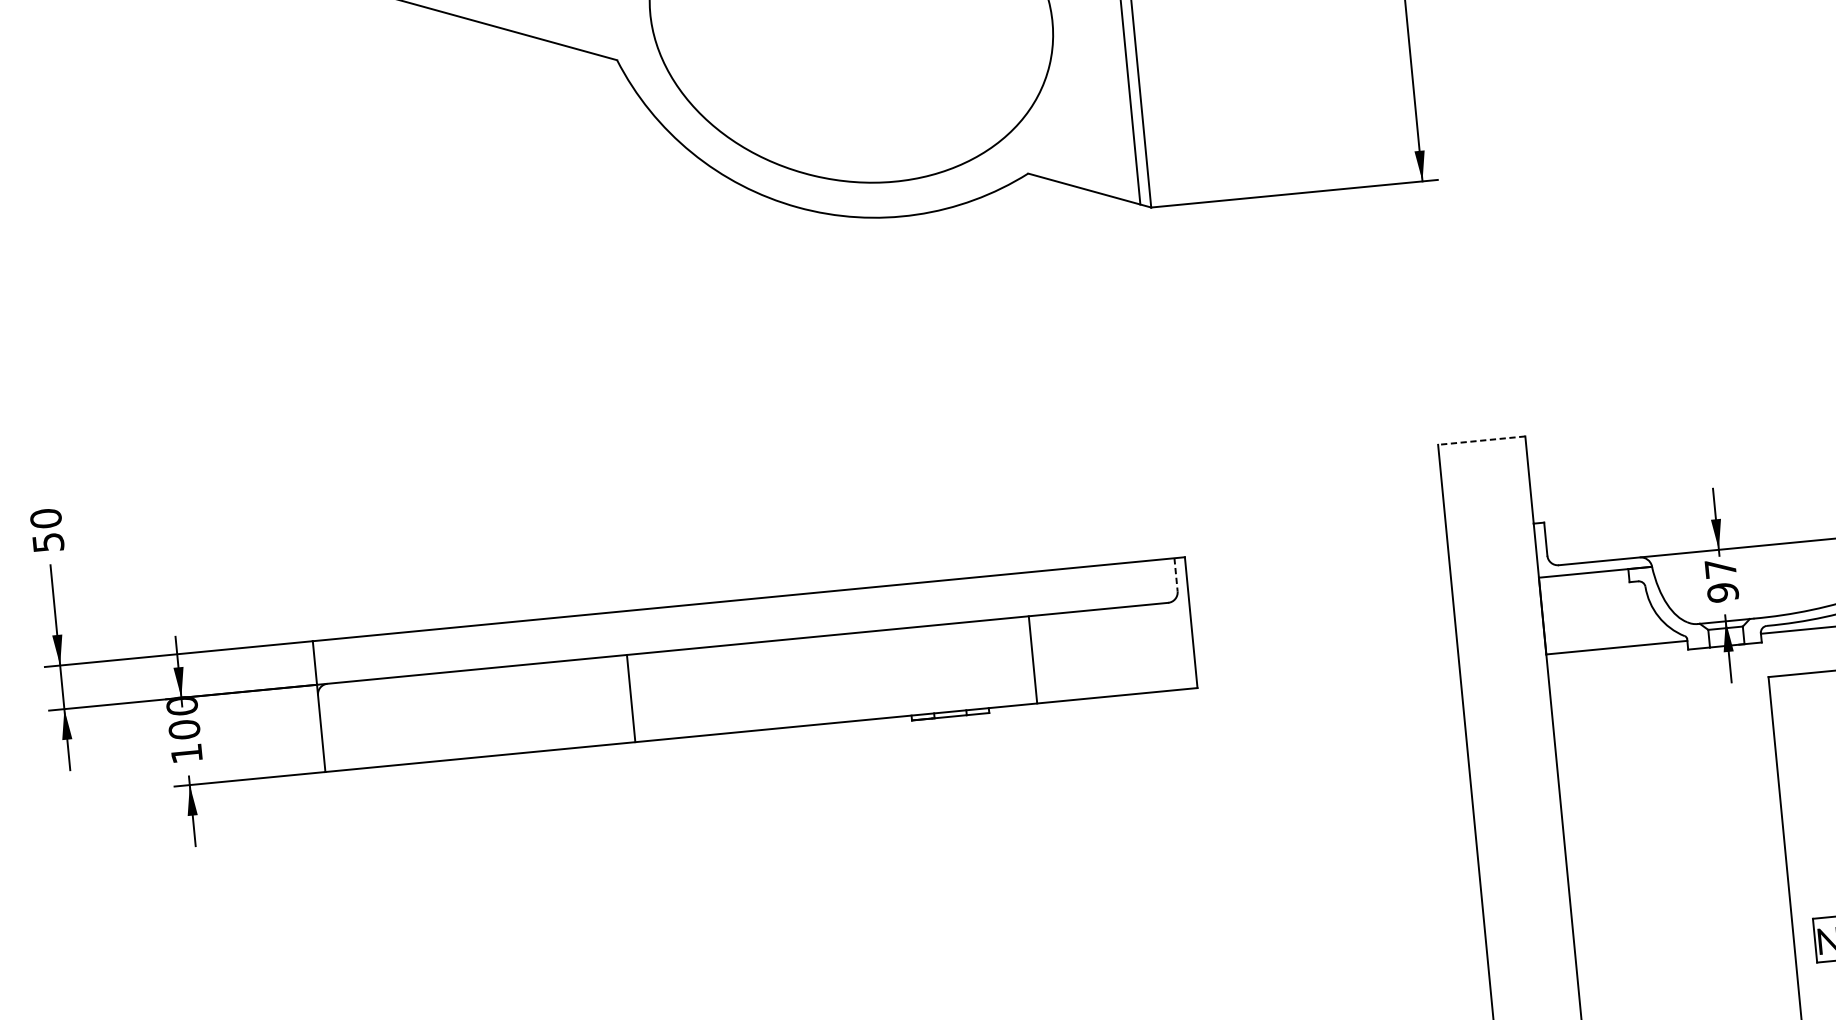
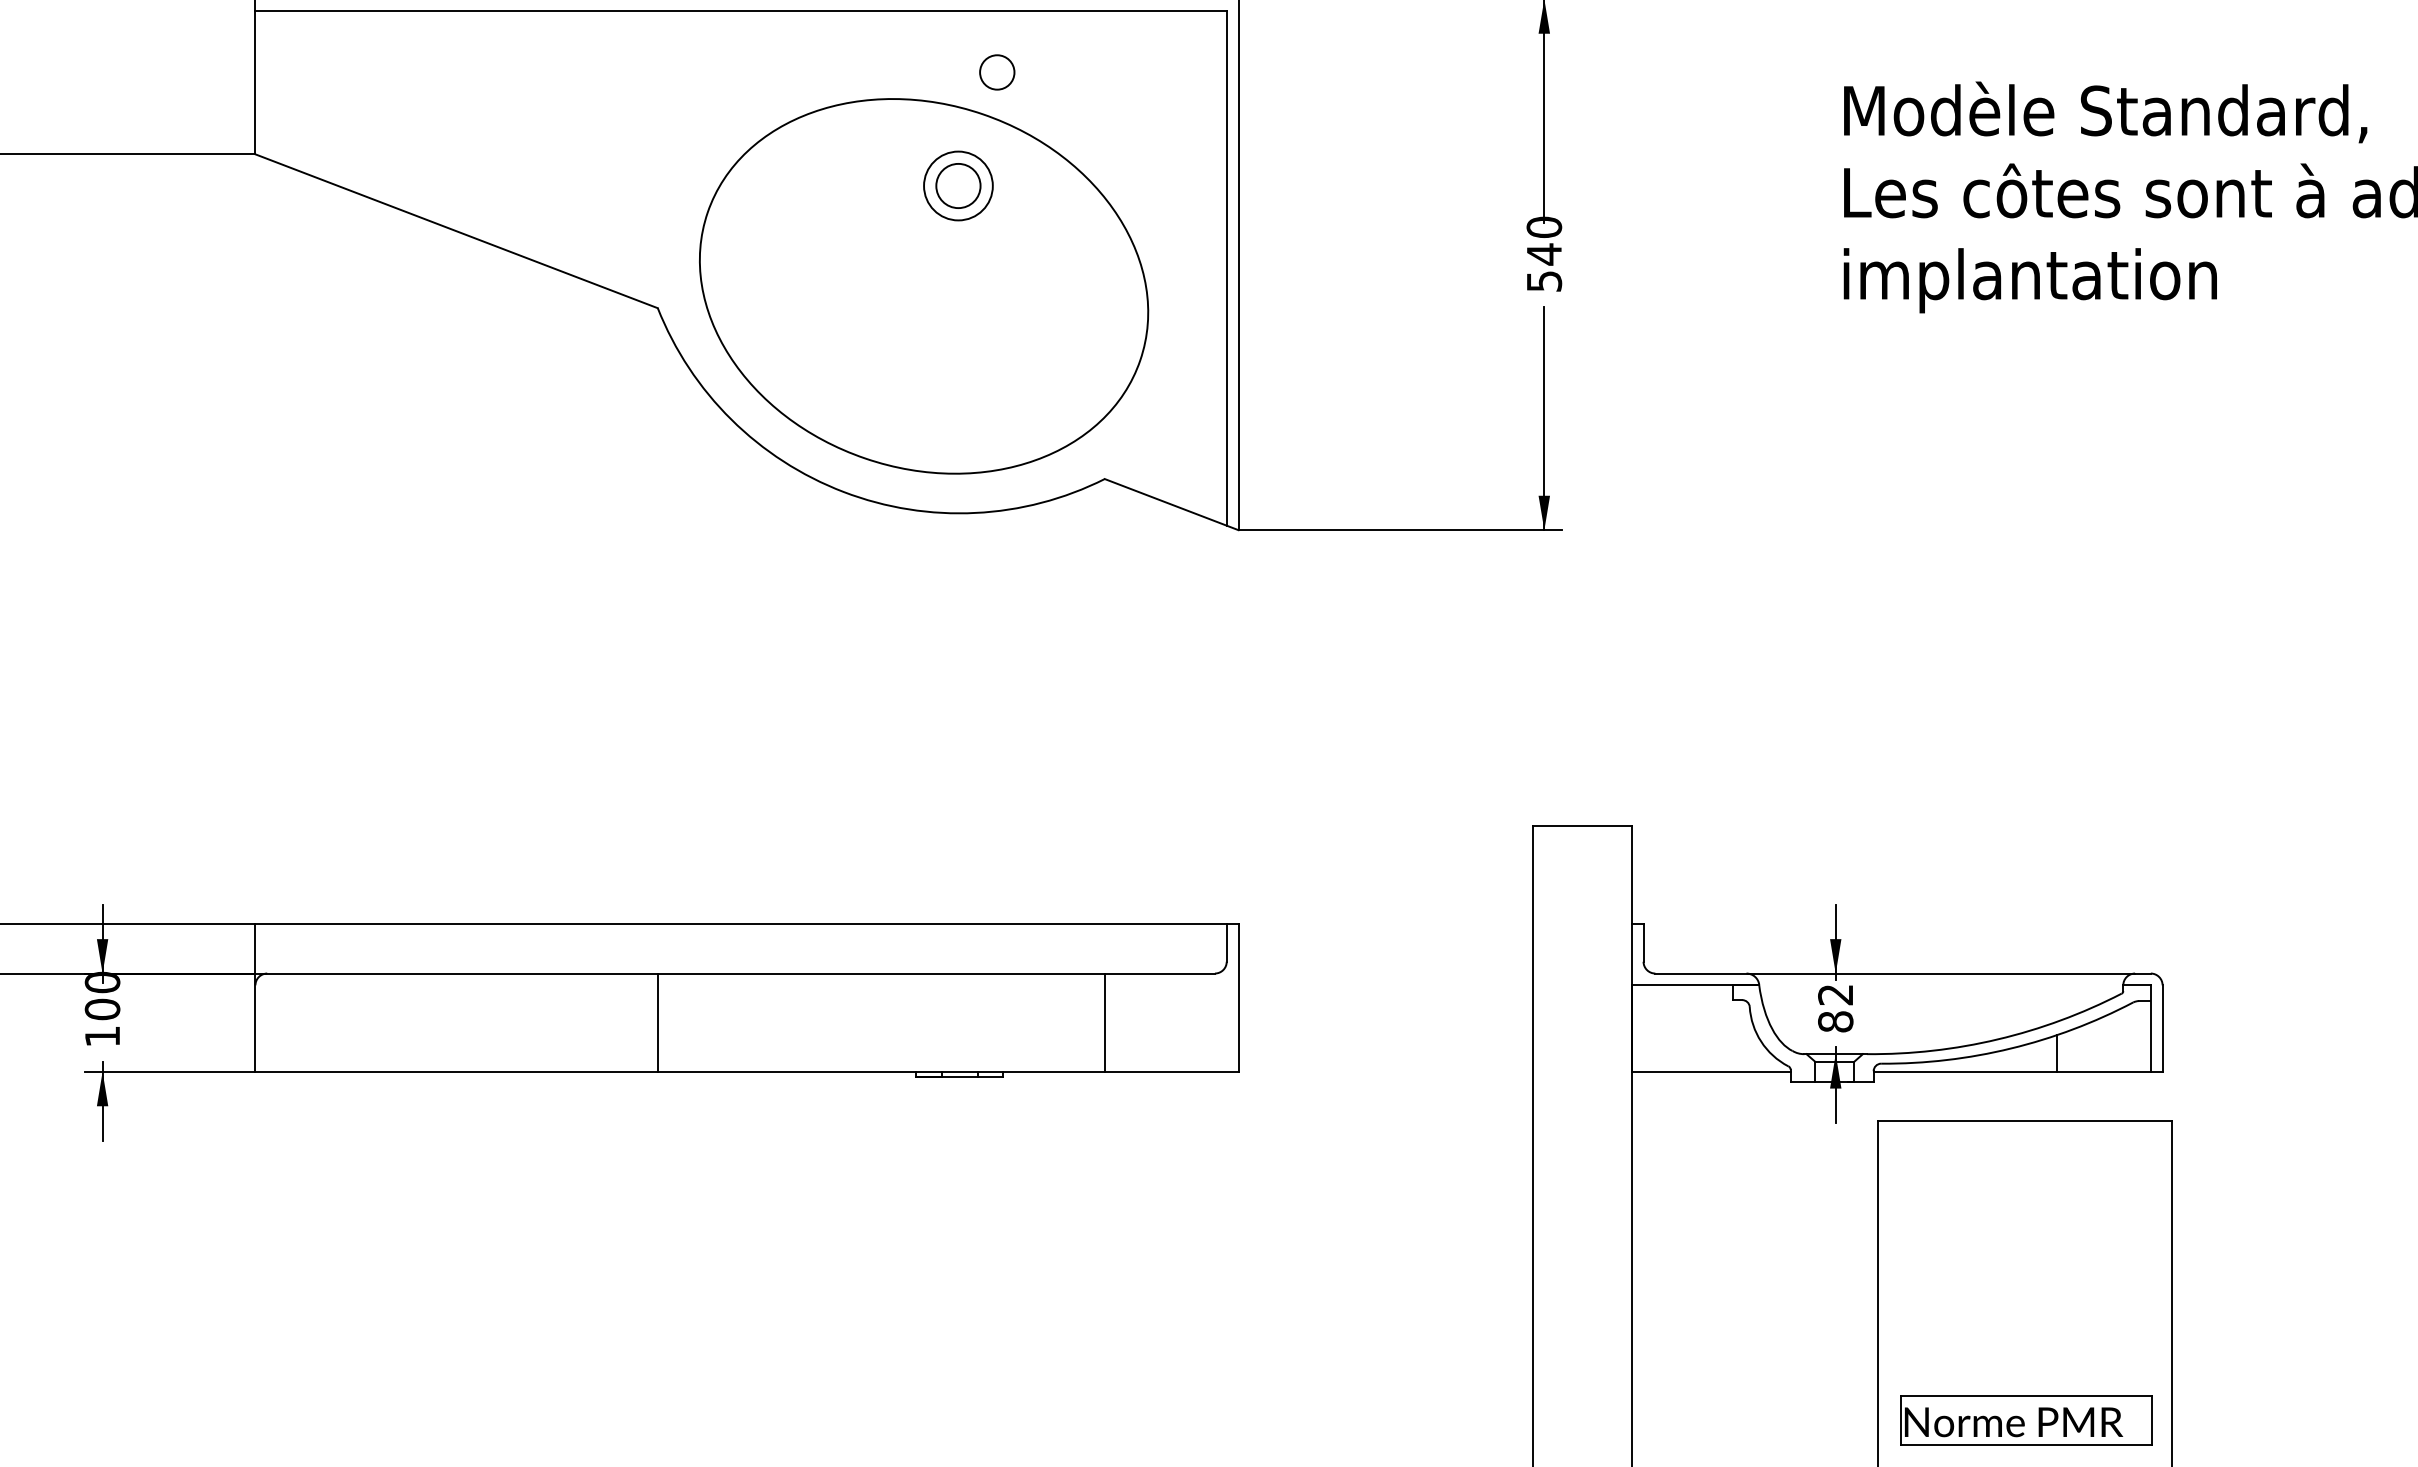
line: (1481, 441) -> (1582, 826), dashed -> solid
line: (1175, 575) -> (1226, 943), dashed -> solid
text: (1721, 580) -> (1835, 1008), 97 -> 82
line: (1032, 659) -> (1104, 1022), moved
line: (630, 698) -> (657, 1022), moved

